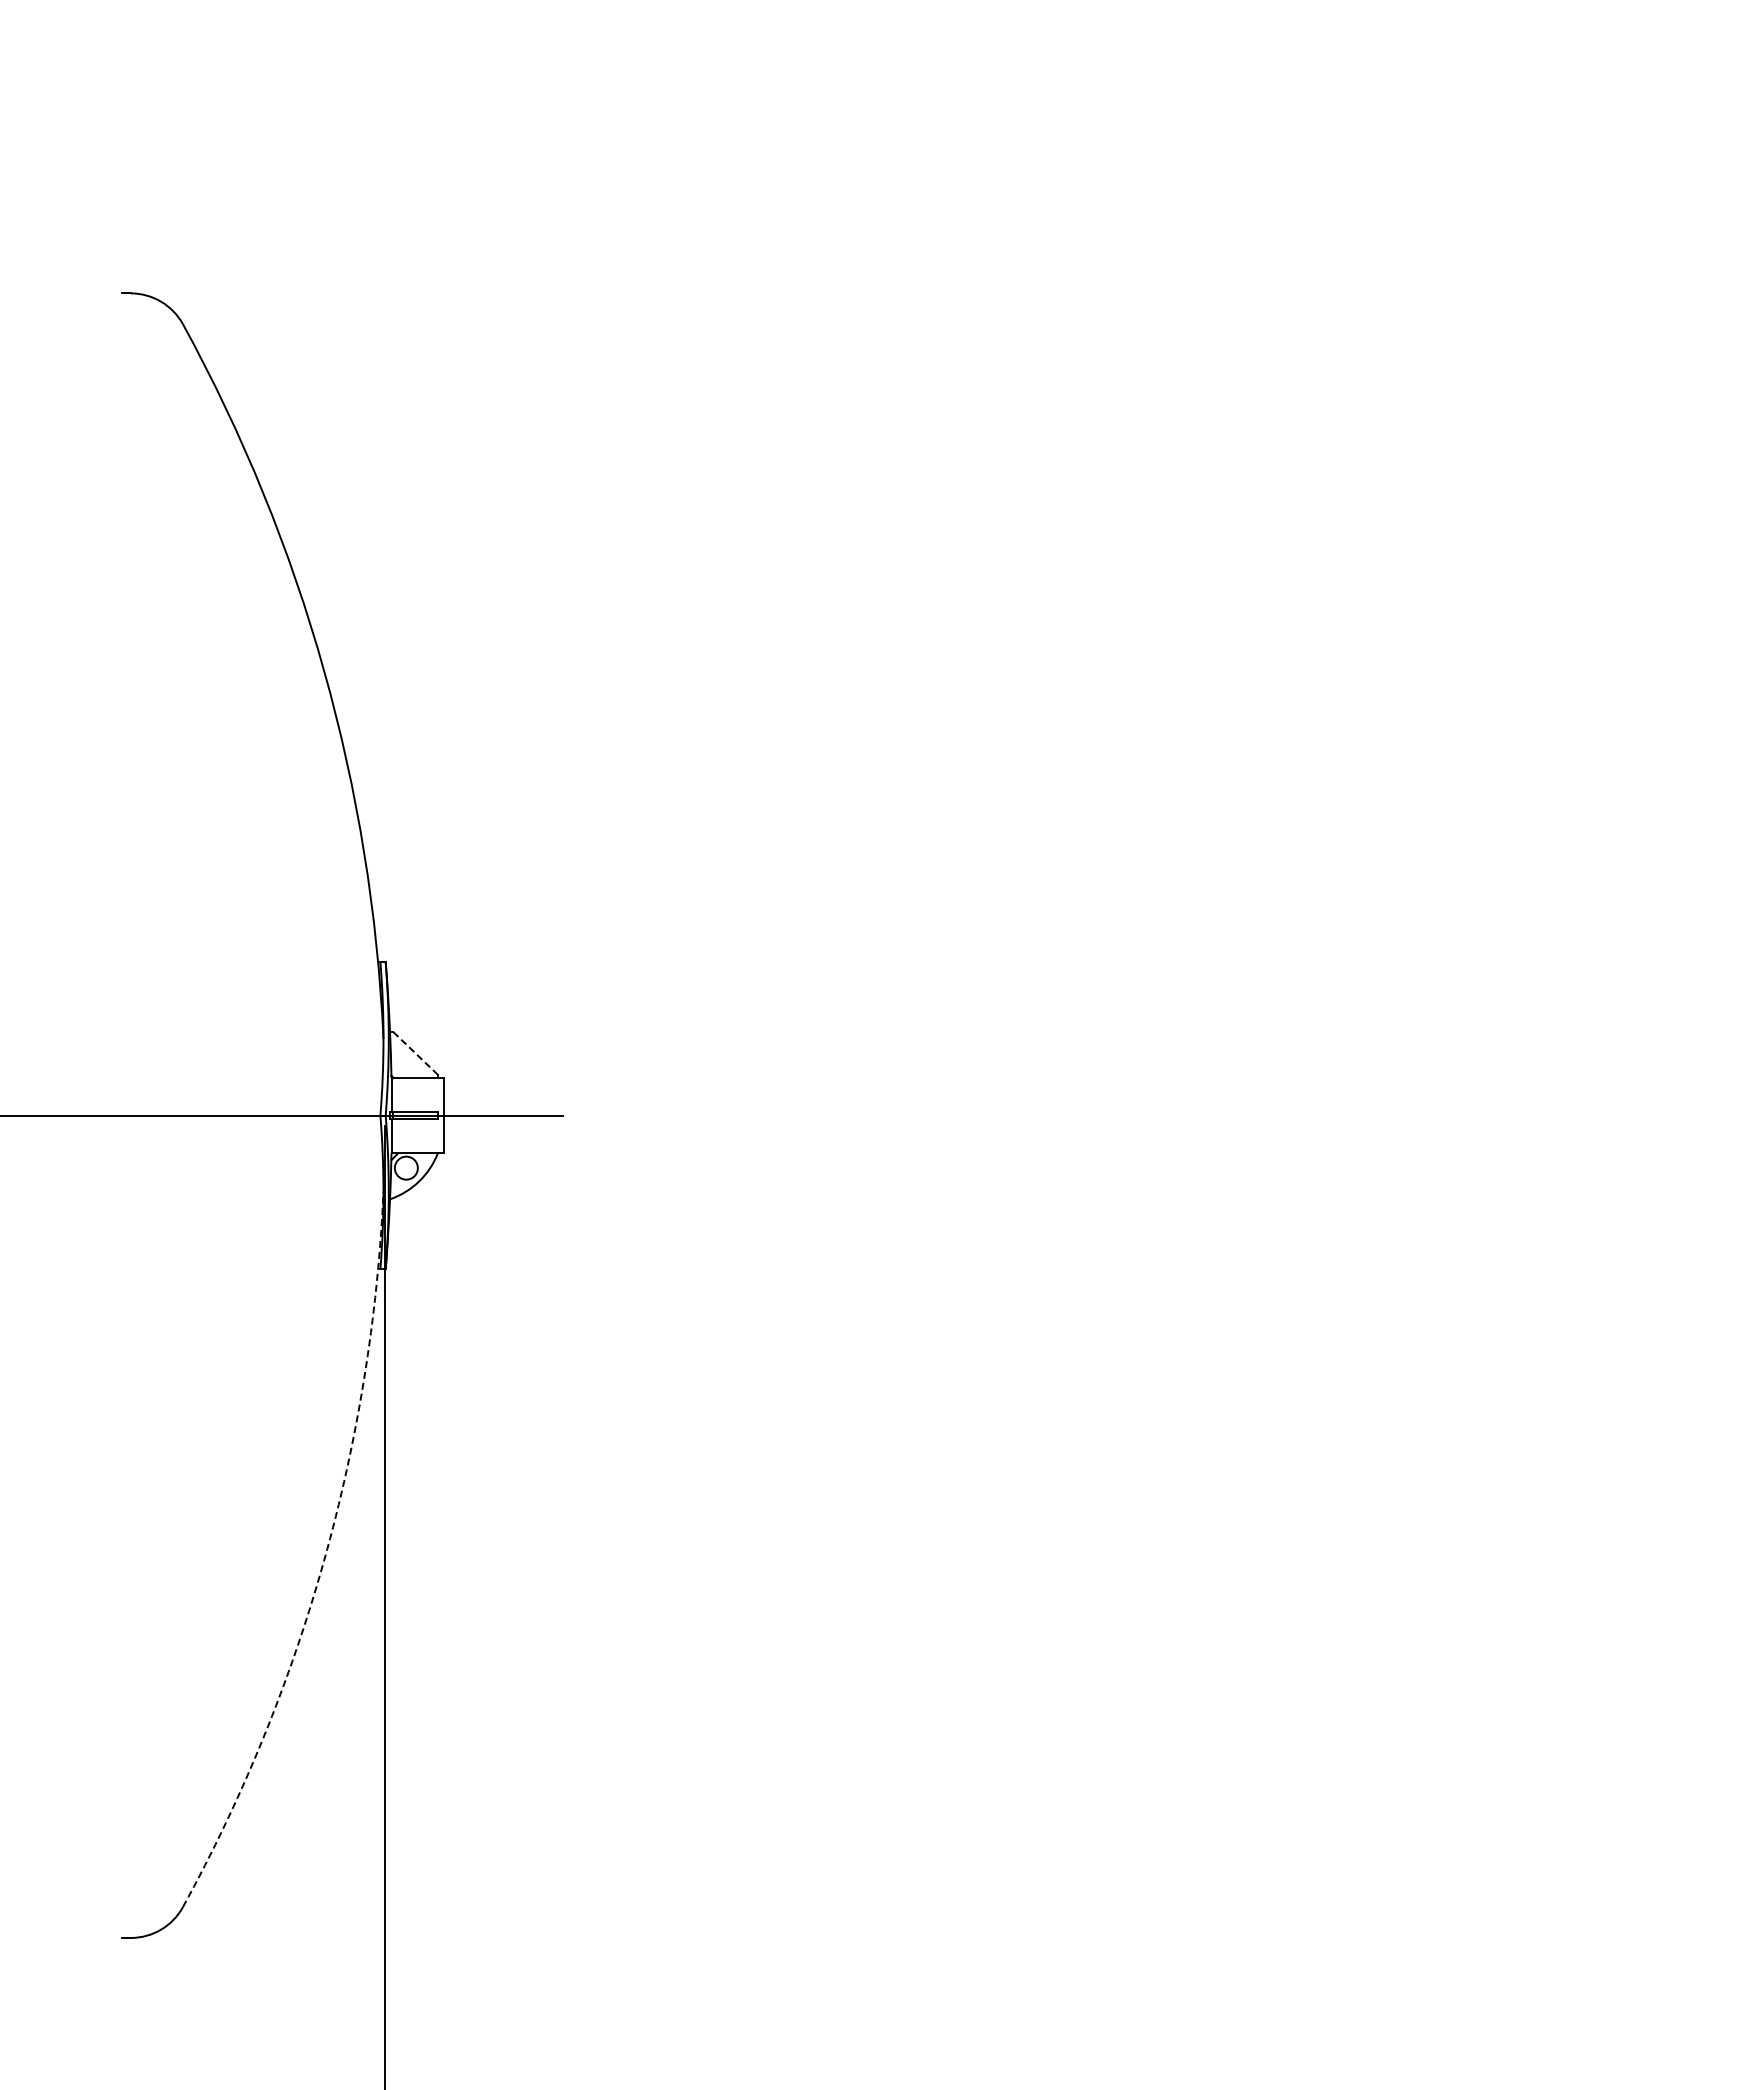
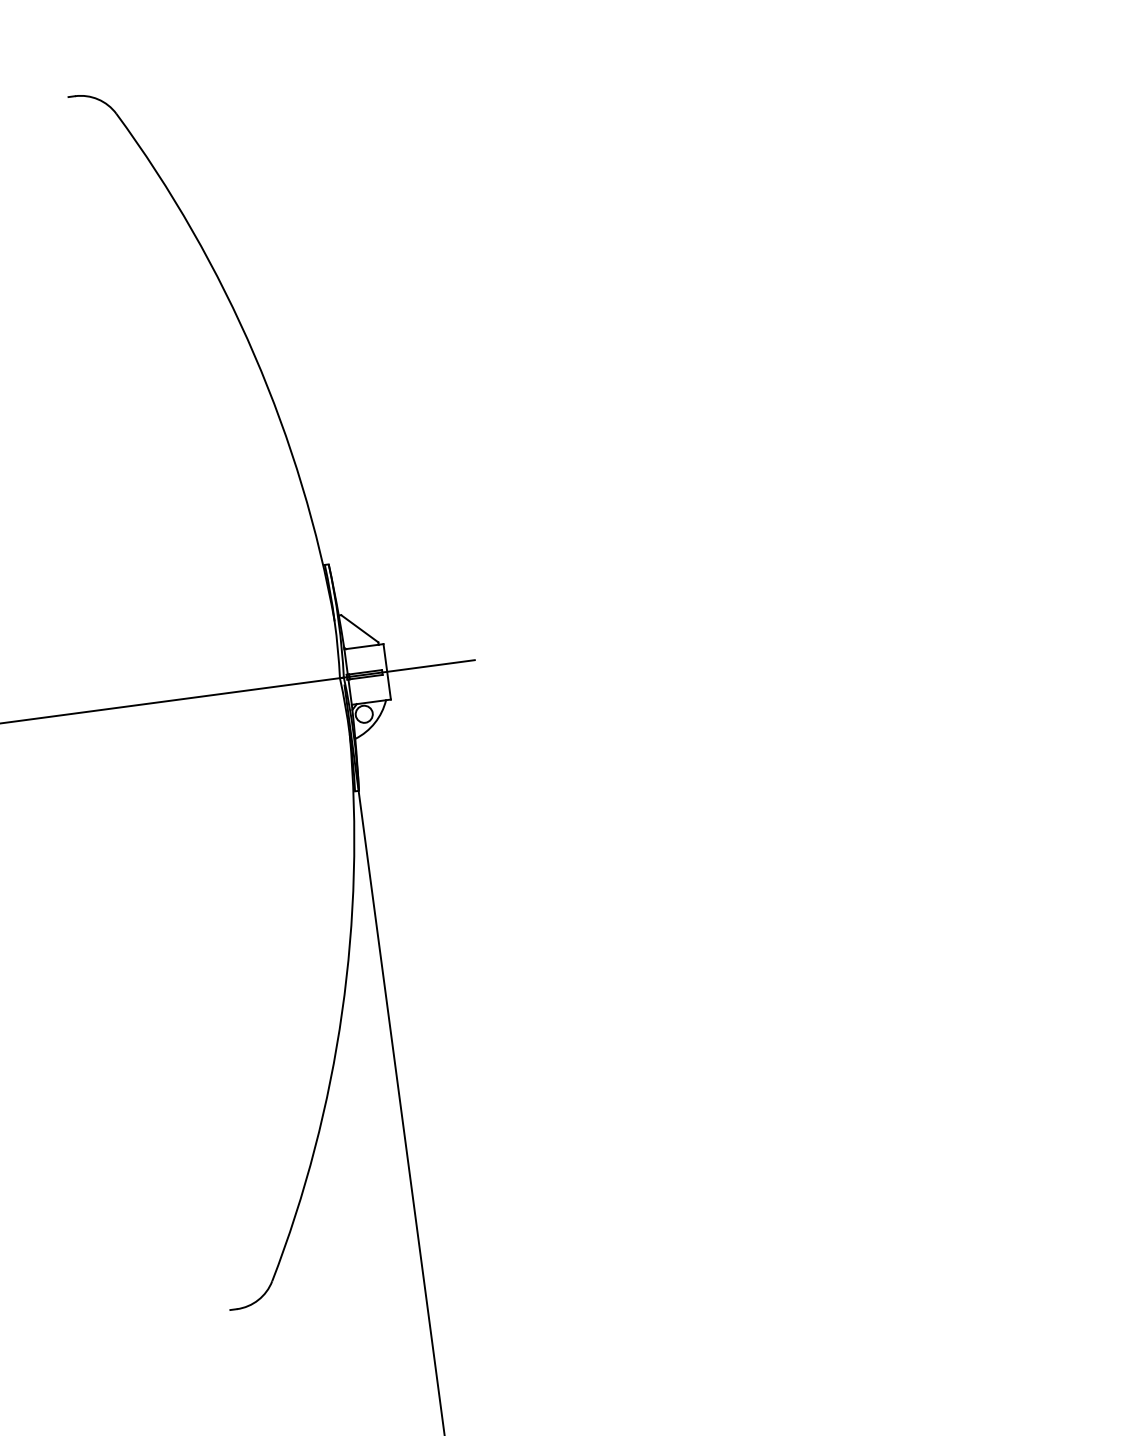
line: (415, 1053) -> (359, 628), dashed -> solid
arc: (324, 1561) -> (342, 1012), dashed -> solid

